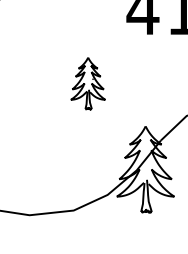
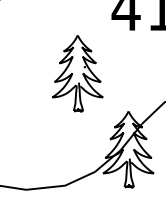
part: (87, 83) -> (77, 73), size x1.67

